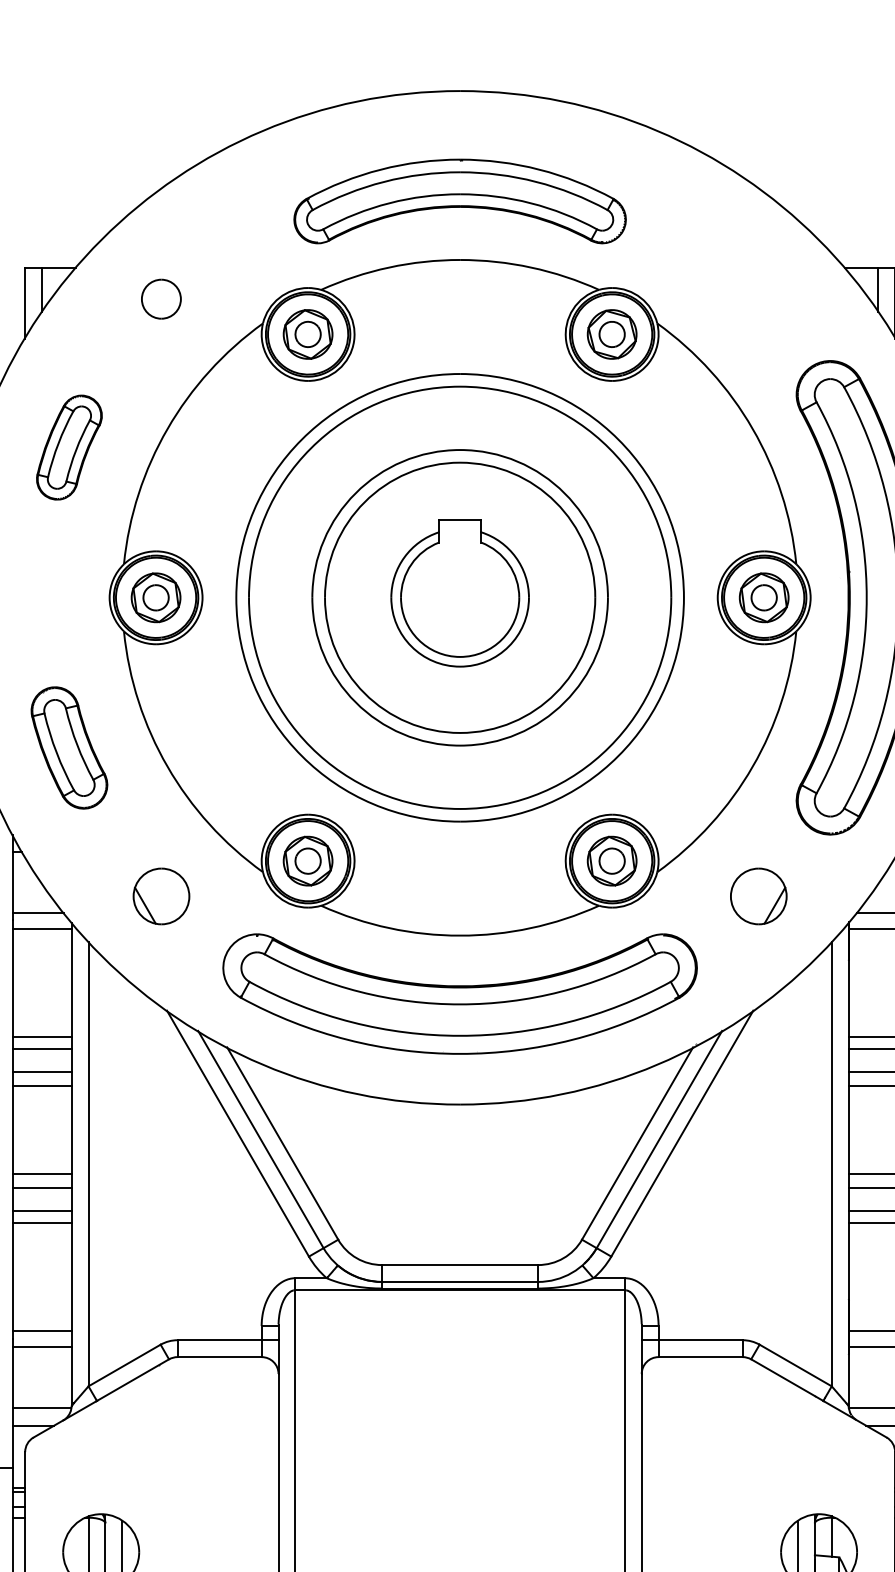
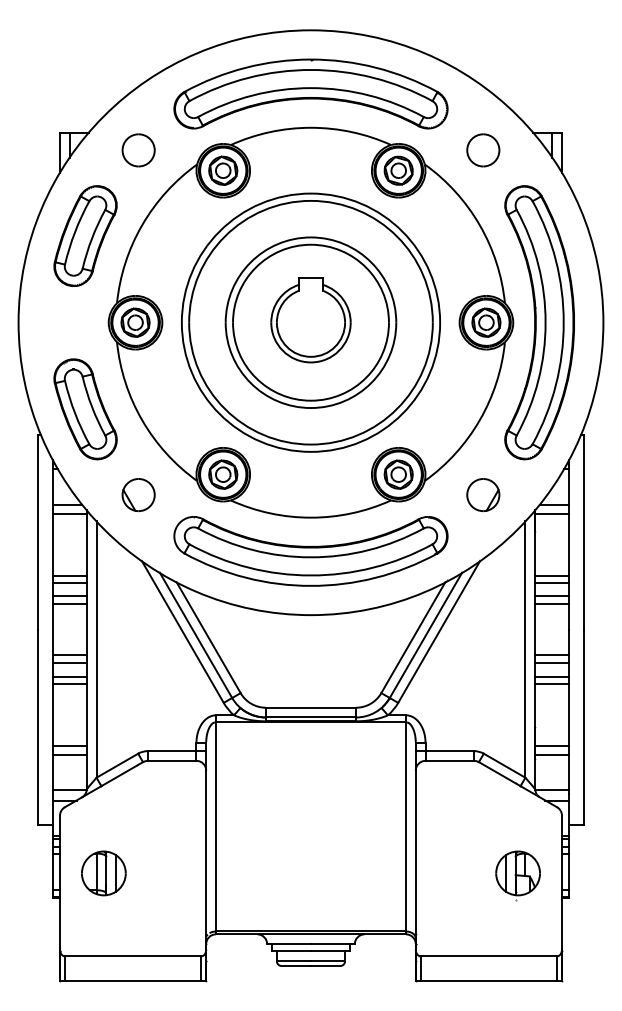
part: (459, 200) -> (310, 93), size x1.43
part: (161, 299) -> (138, 150), size x1.43
part: (759, 299) -> (483, 150), added
part: (69, 446) -> (85, 235), size x1.67
part: (69, 748) -> (85, 409), size x1.43

